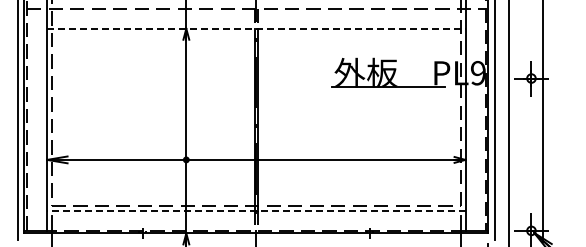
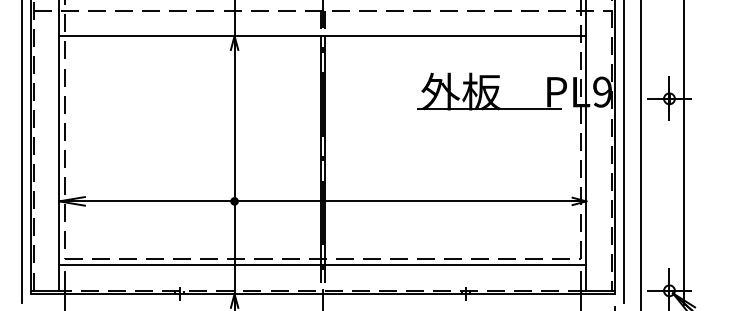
line: (256, 28) -> (323, 35), dashed -> solid
line: (255, 210) -> (321, 265), dashed -> solid

